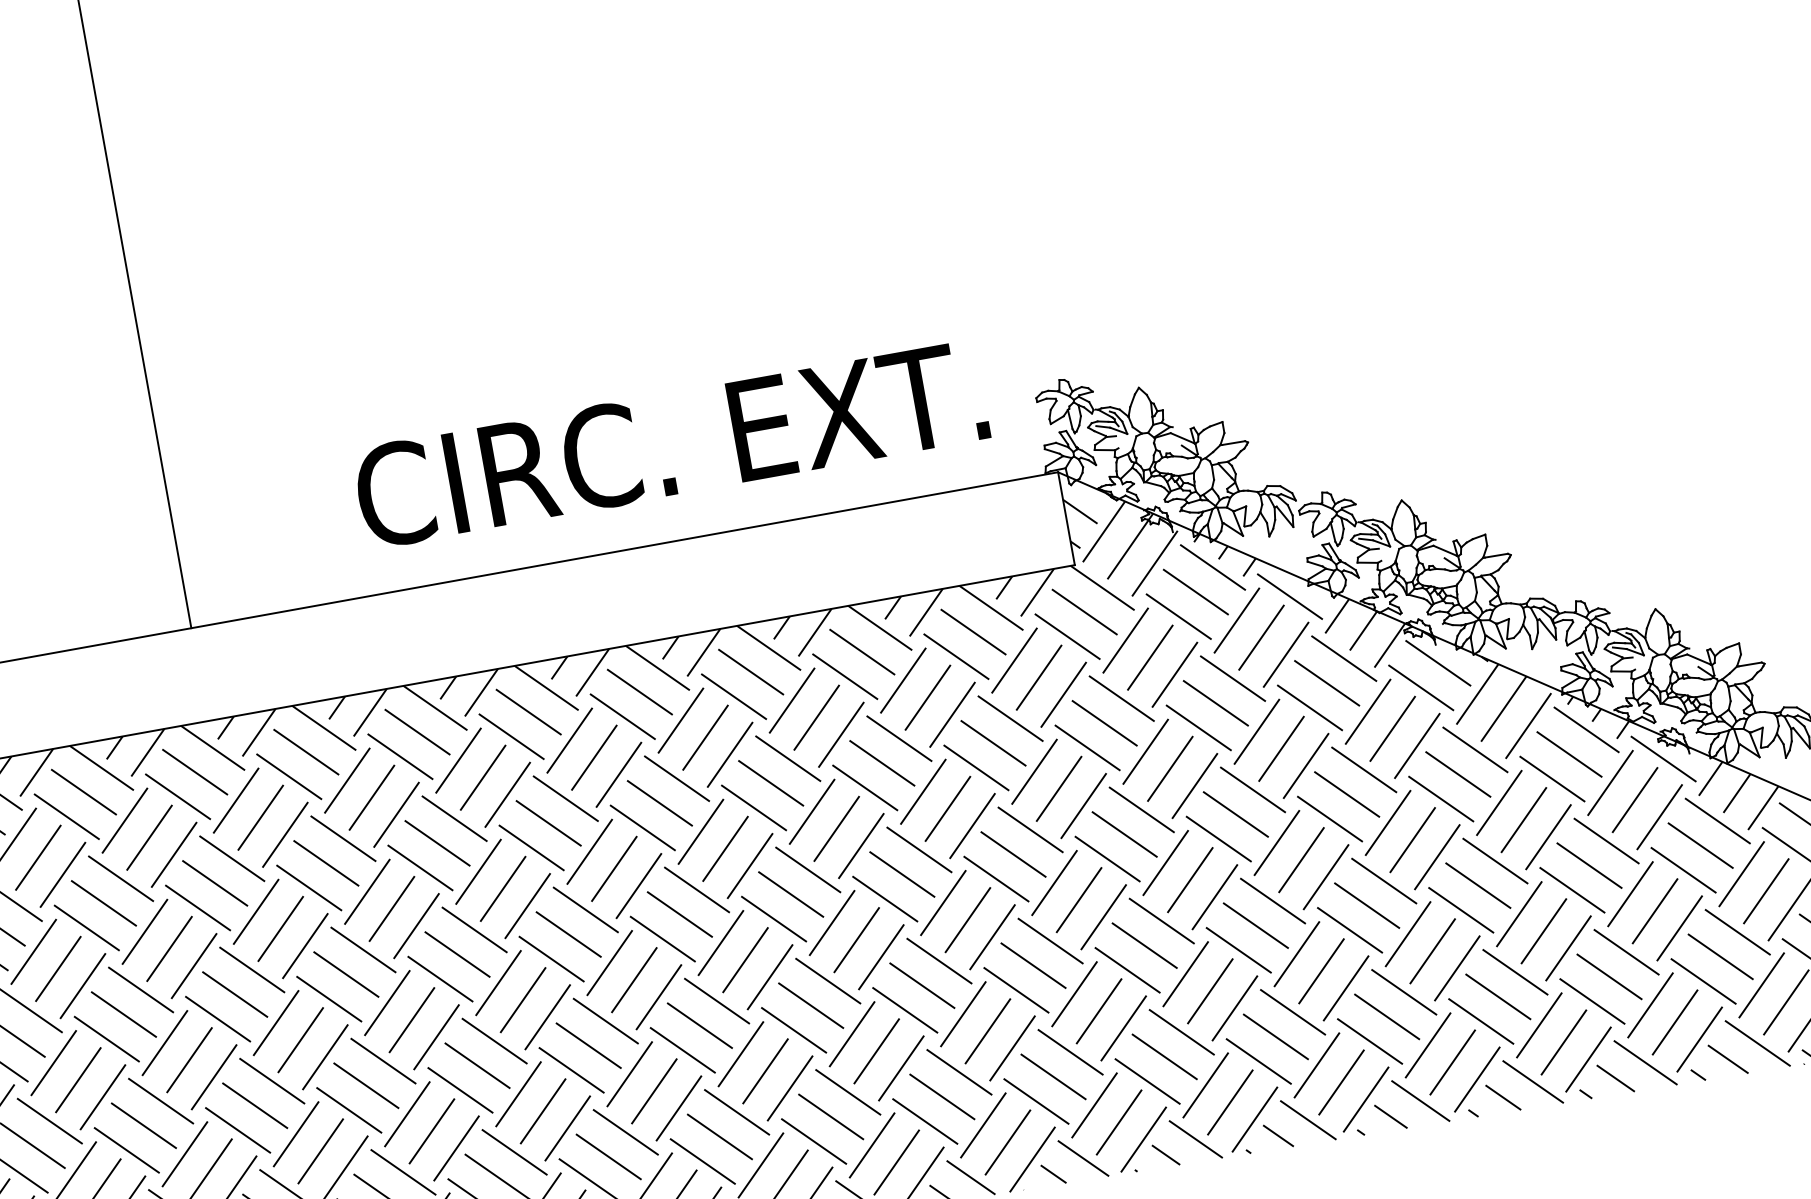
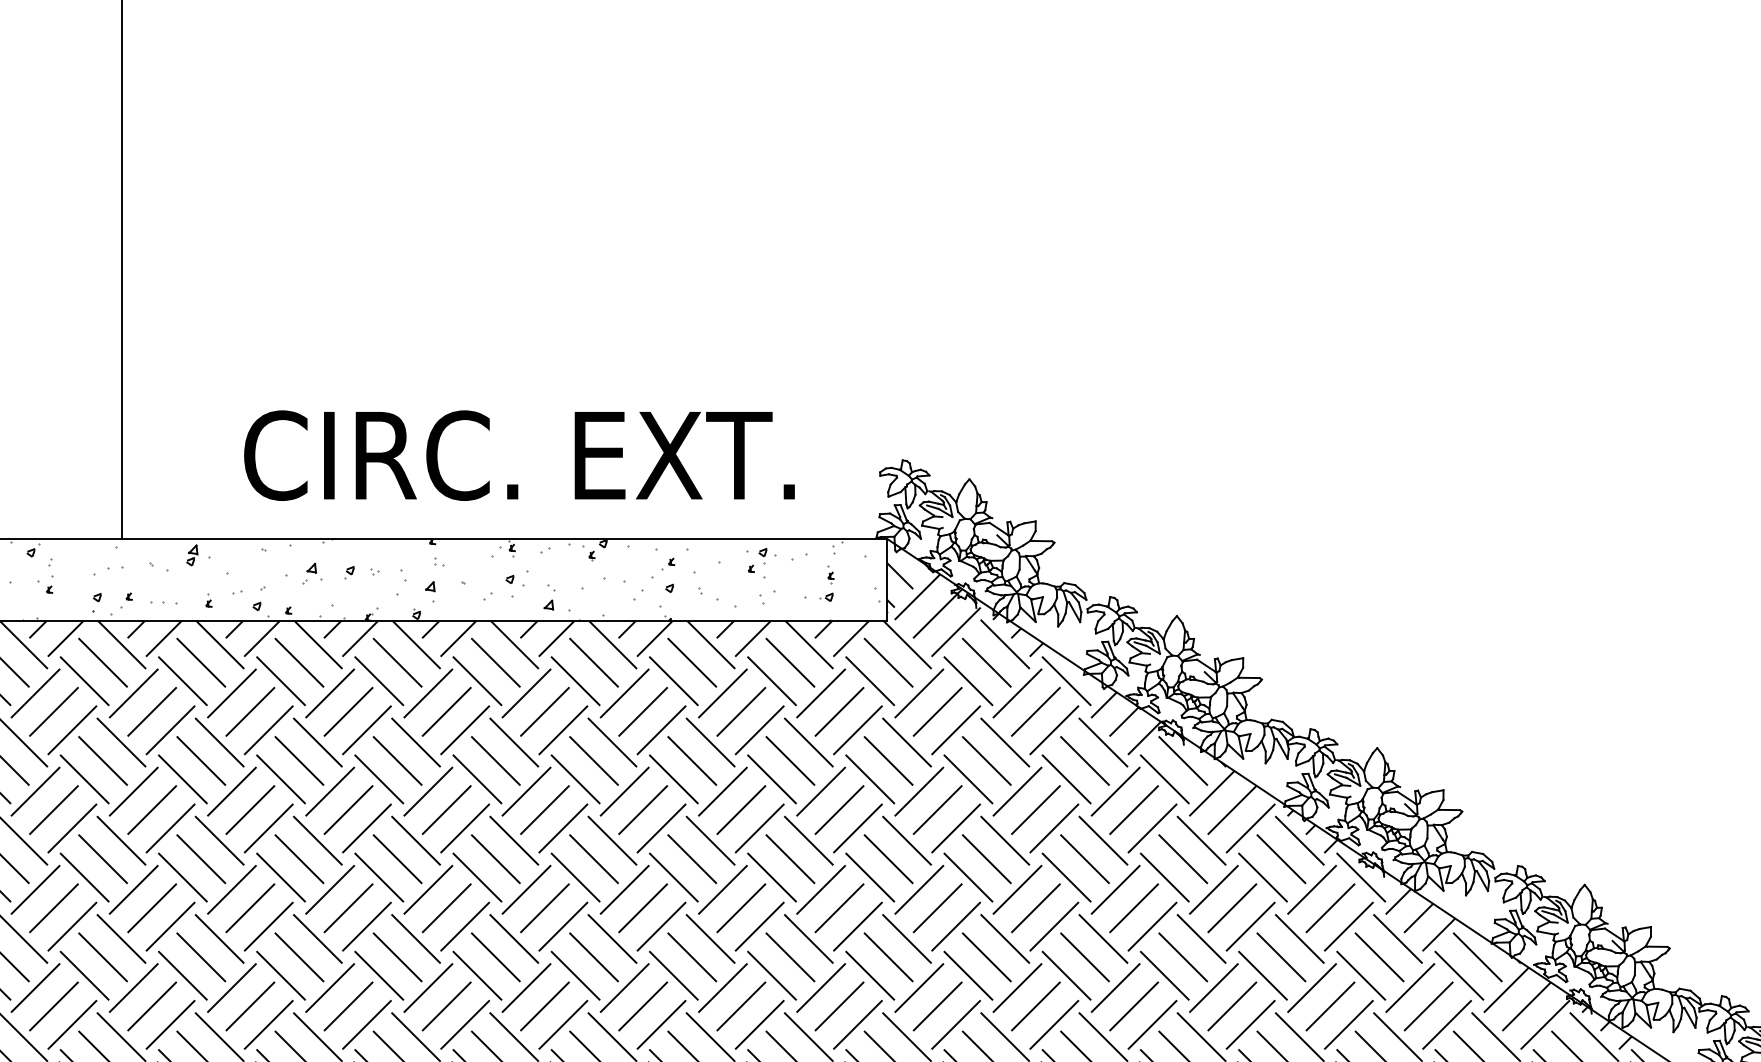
text: (670, 444) -> (519, 455), moved
hatch: (568, 608) -> (447, 580), added

